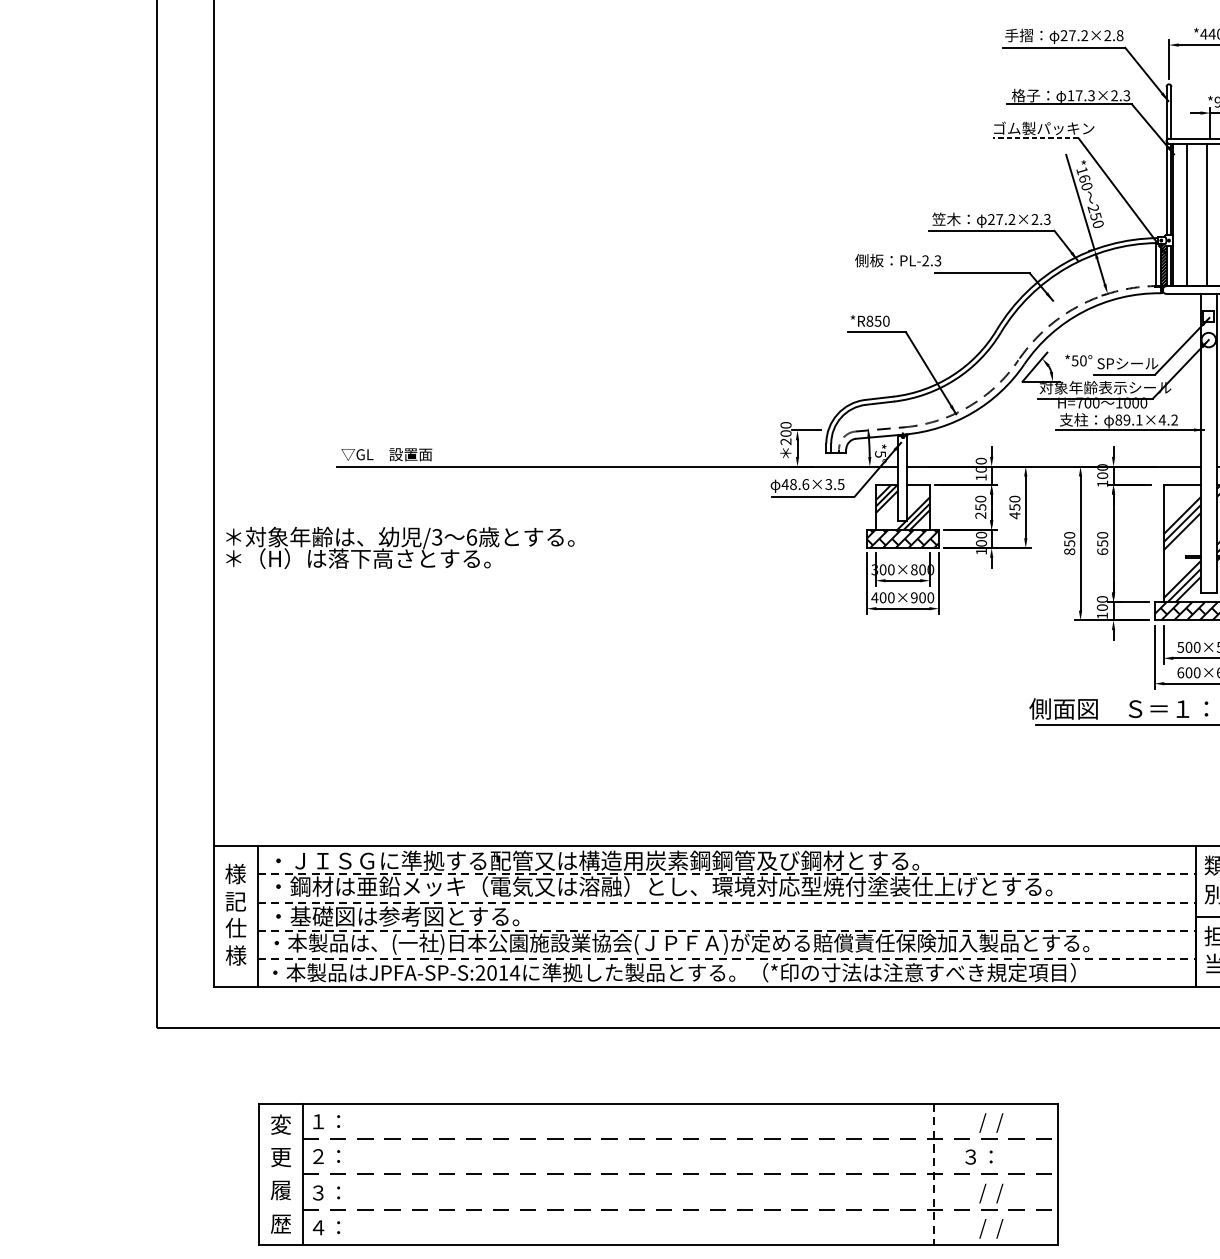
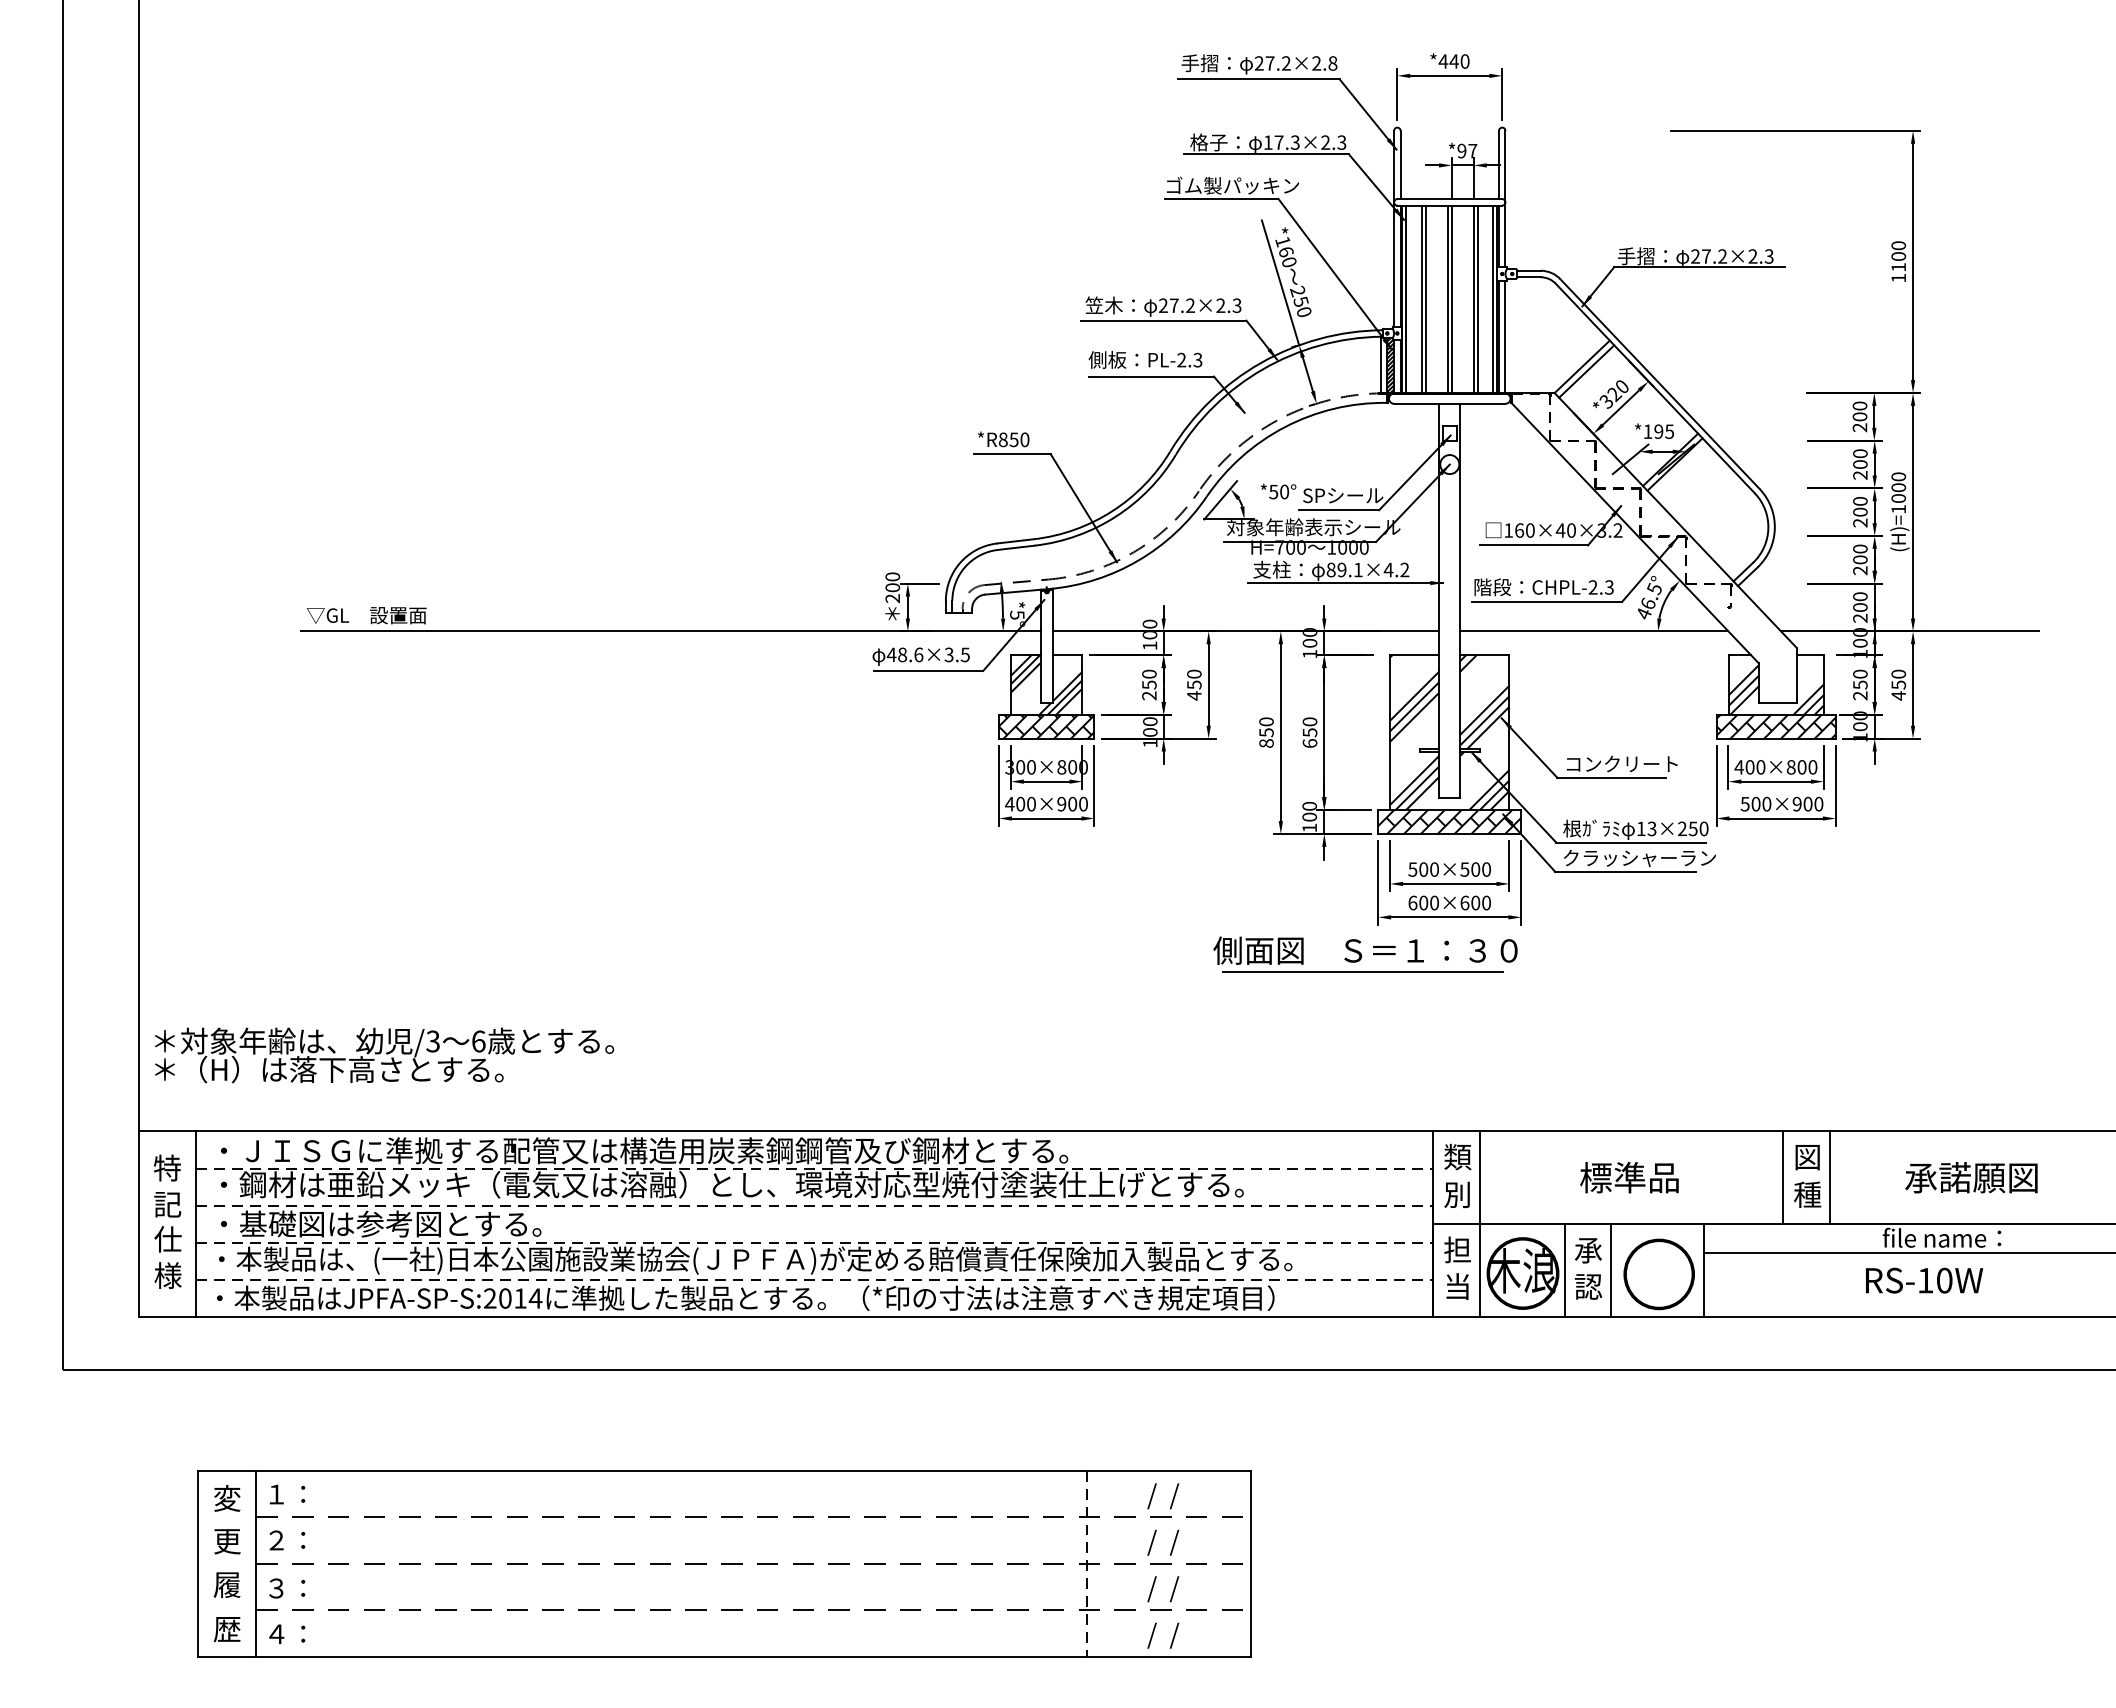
line: (1035, 138) -> (1221, 198), dashed -> solid
line: (1175, 214) -> (1406, 299), added
line: (1190, 214) -> (1425, 299), added
line: (1210, 214) -> (1451, 299), added
text: (898, 260) -> (1145, 359), moved
text: (400, 547) -> (384, 1055), moved
text: (235, 873) -> (167, 1167), 様 -> 特
text: (984, 1158) -> (1154, 1542), ３： -> /  /

